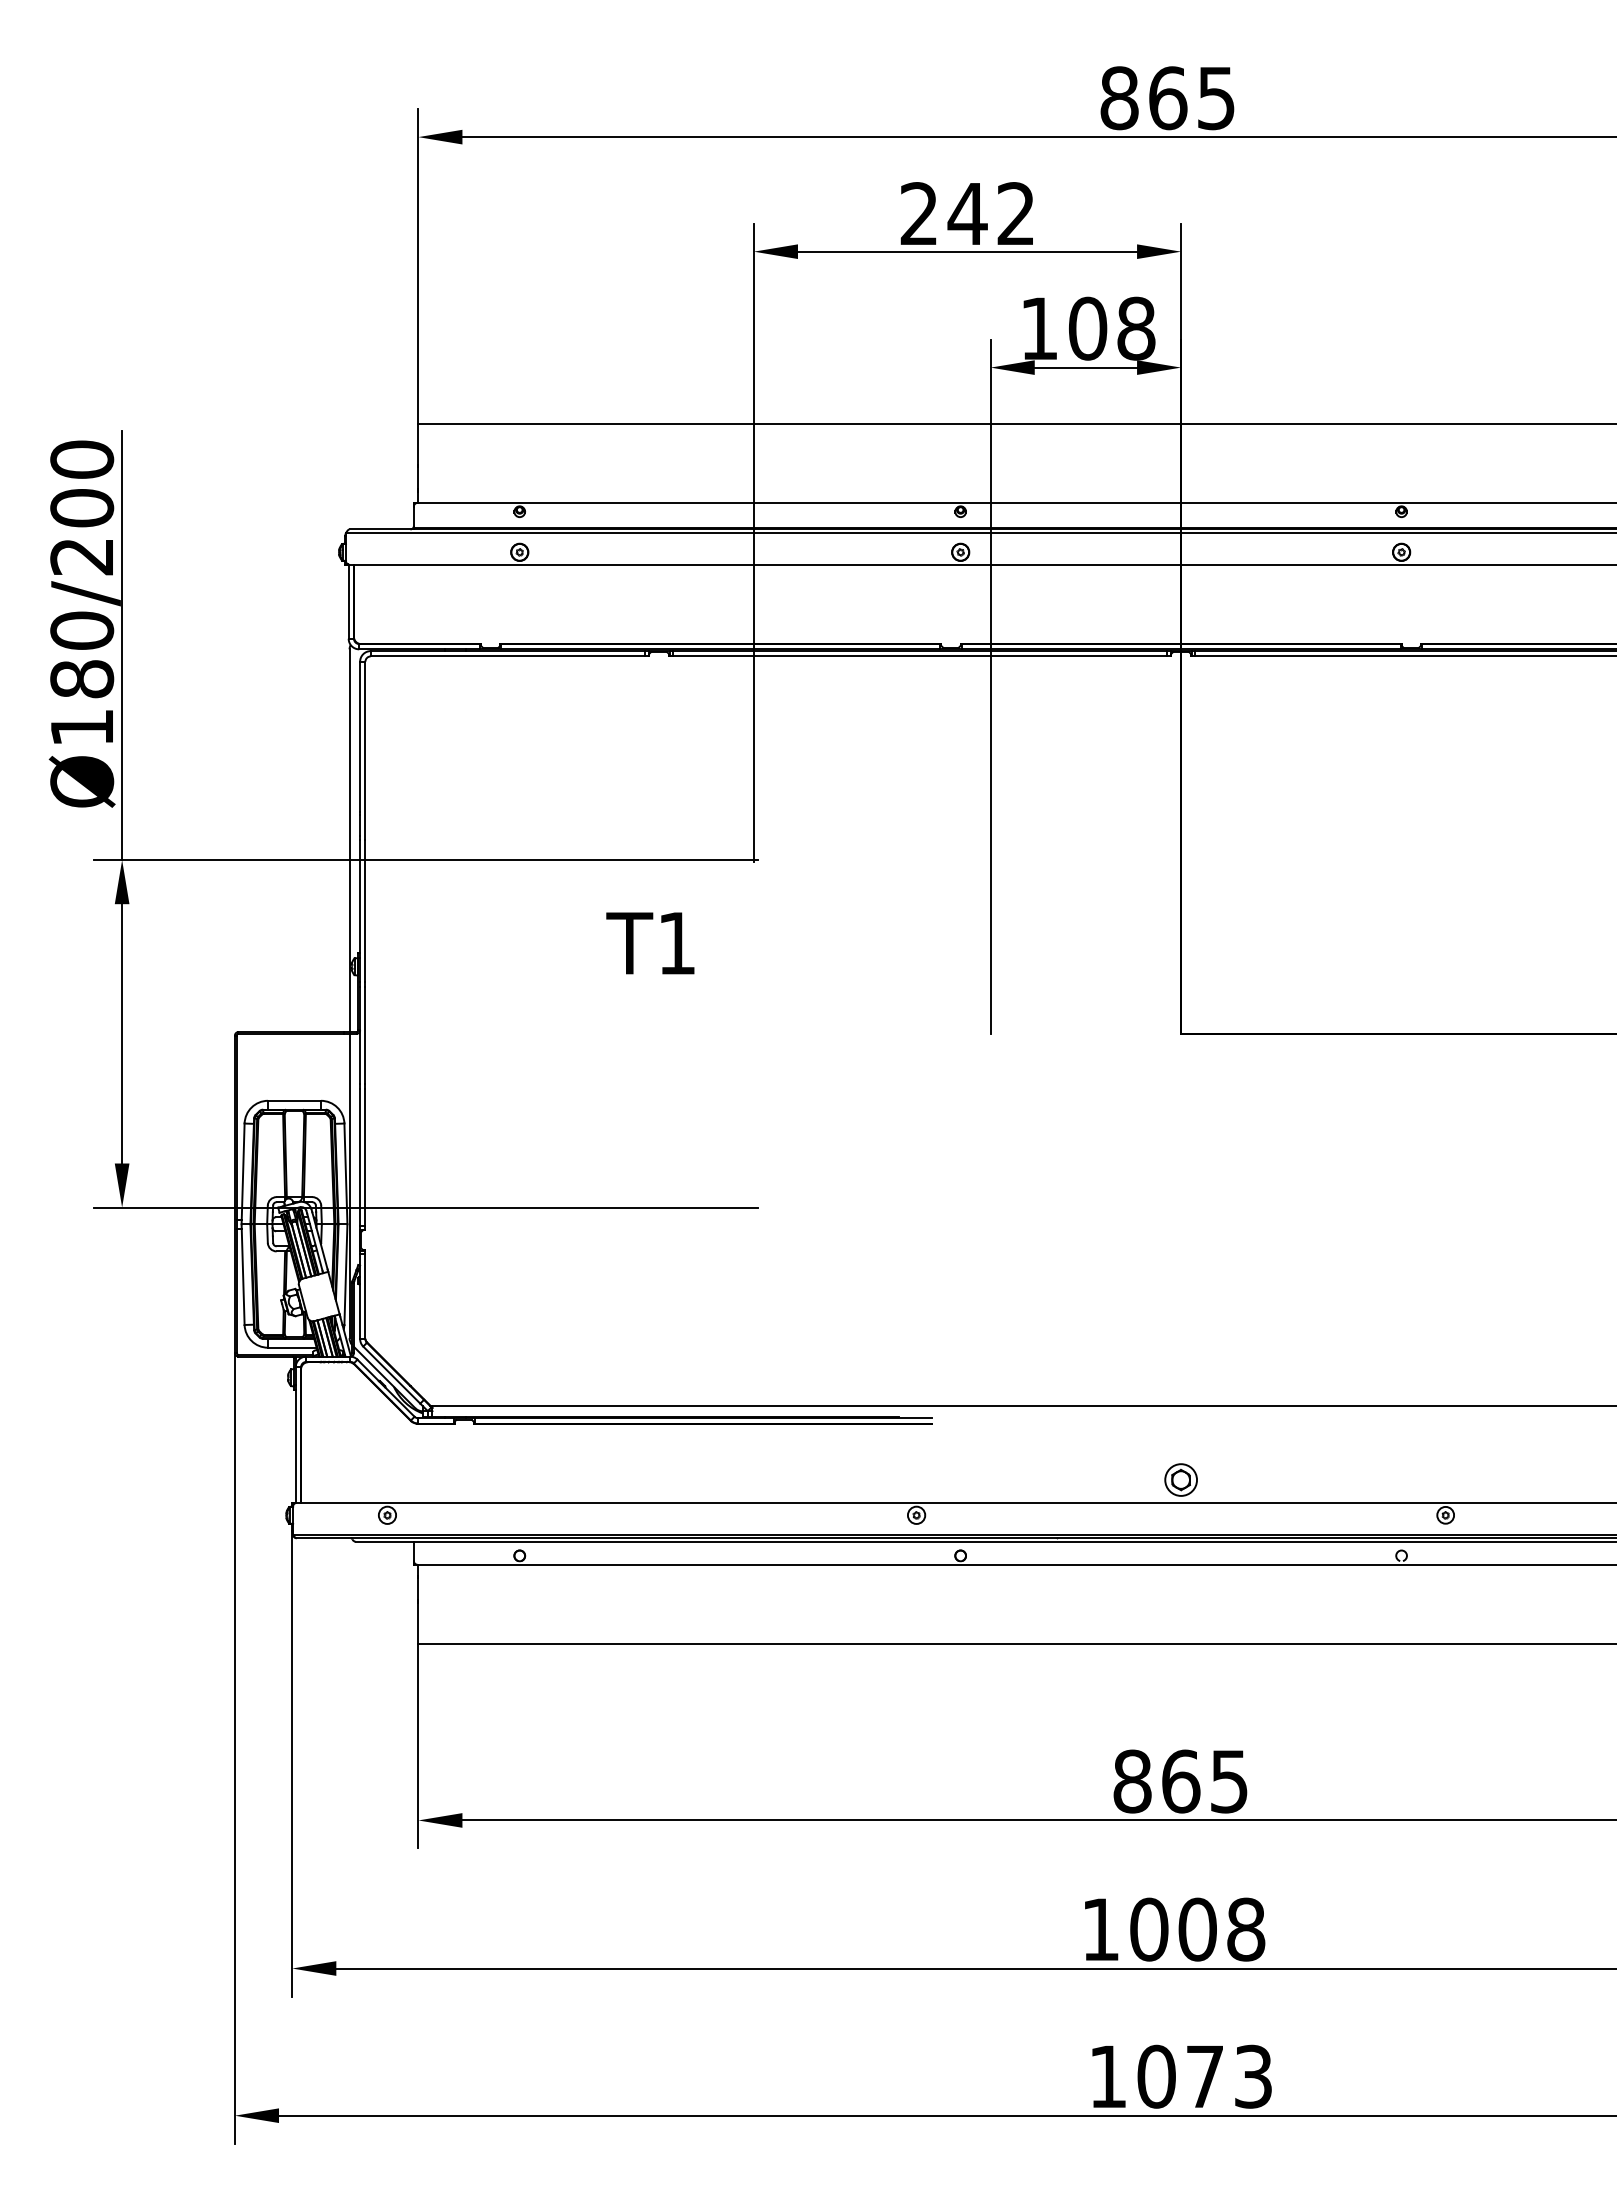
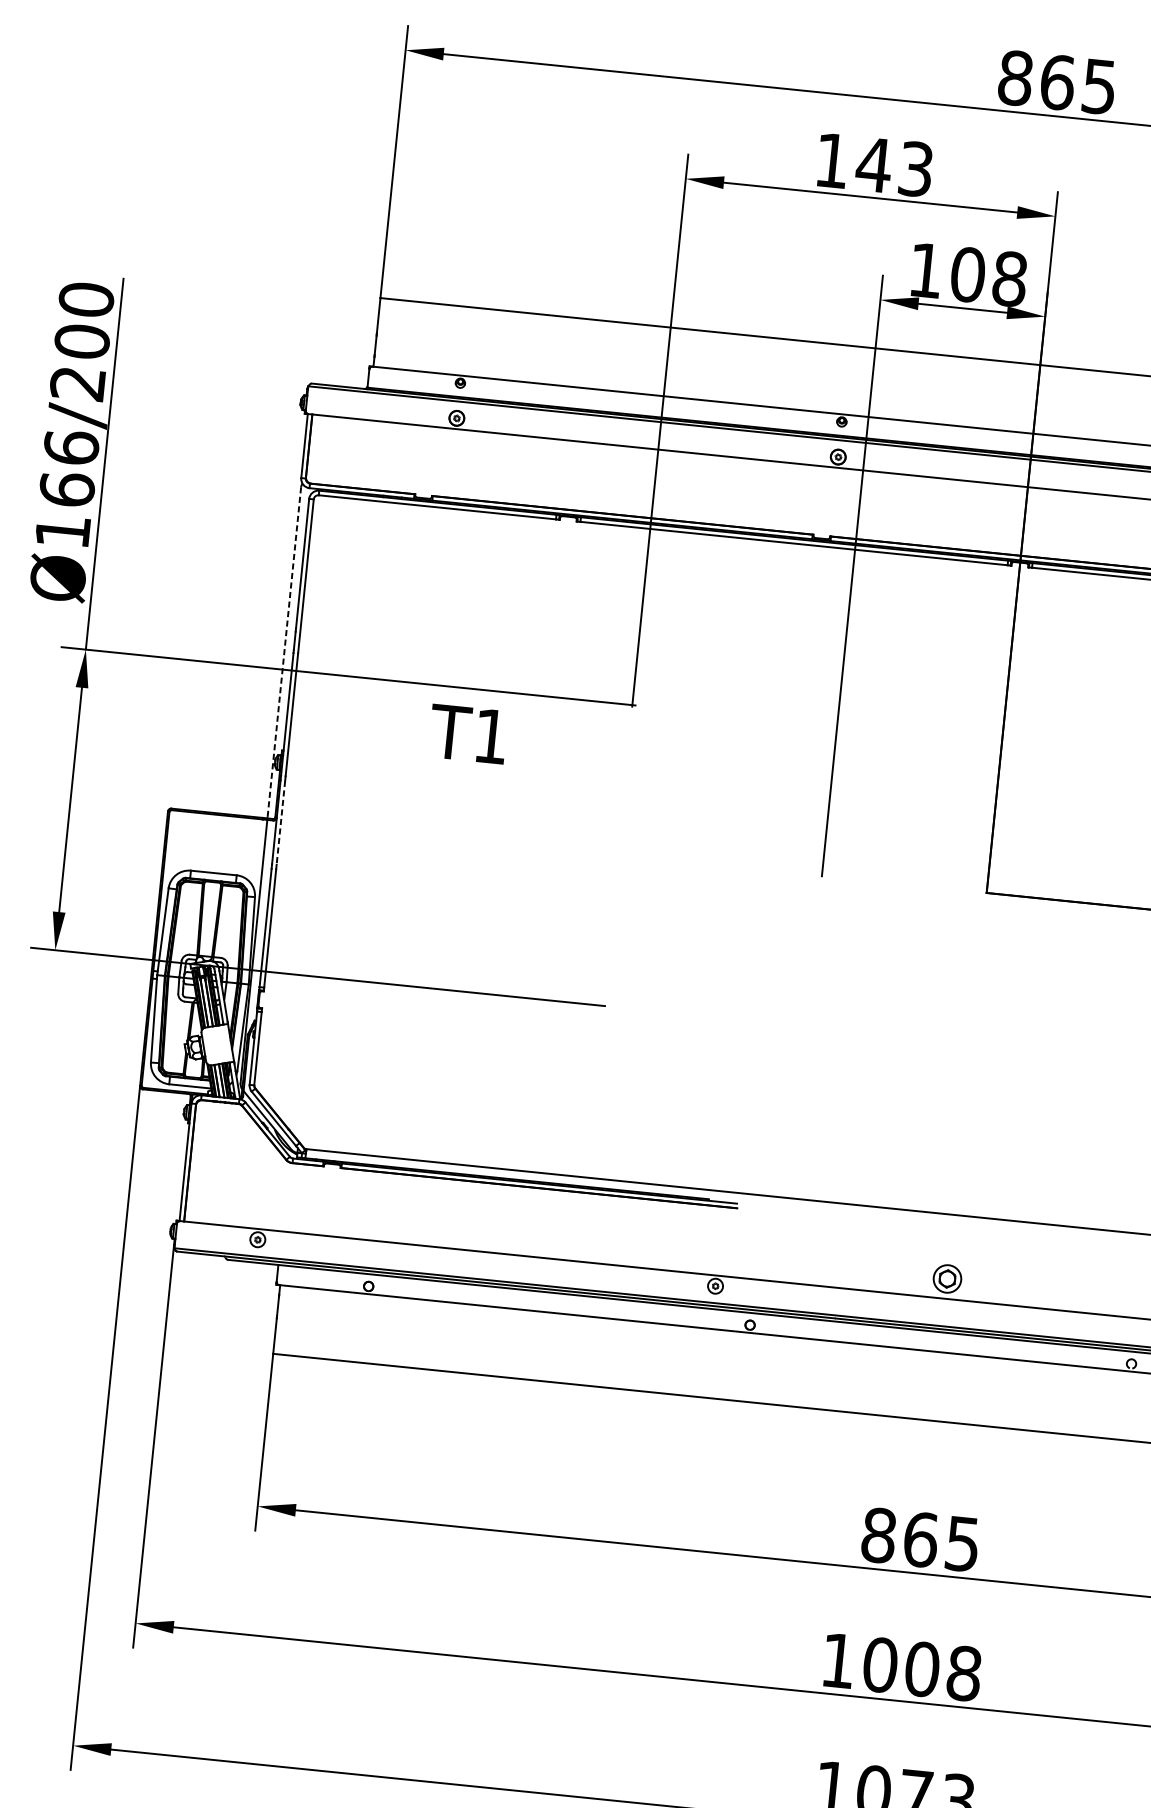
text: (967, 213) -> (873, 164), 242 -> 143
text: (82, 654) -> (69, 468), Ø180/200 -> Ø166/200
line: (349, 841) -> (284, 653), solid -> dashed
text: (650, 943) -> (468, 734), moved
line: (365, 1035) -> (280, 822), solid -> dashed

